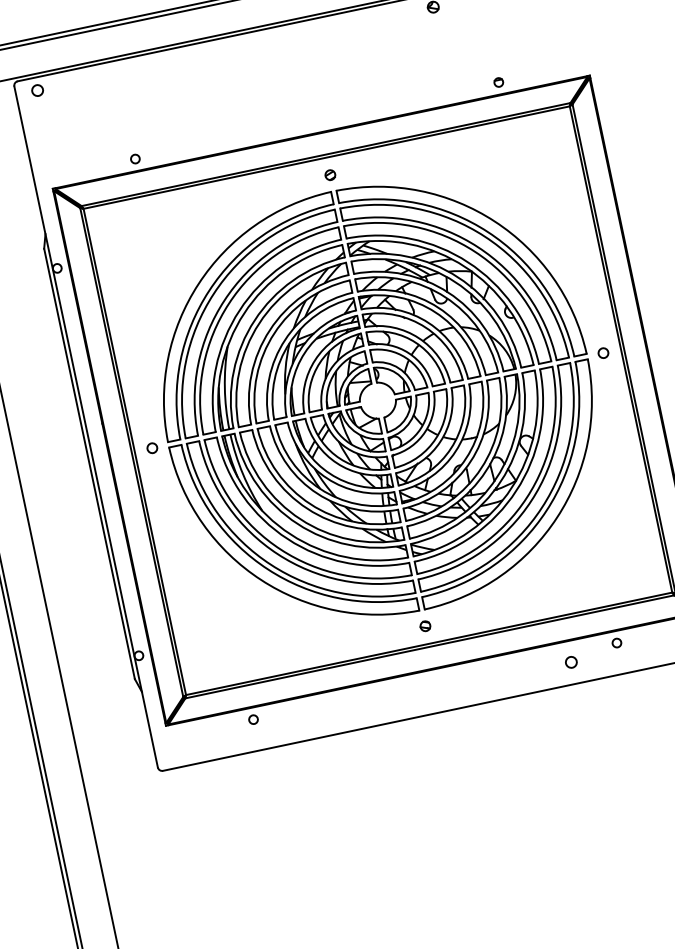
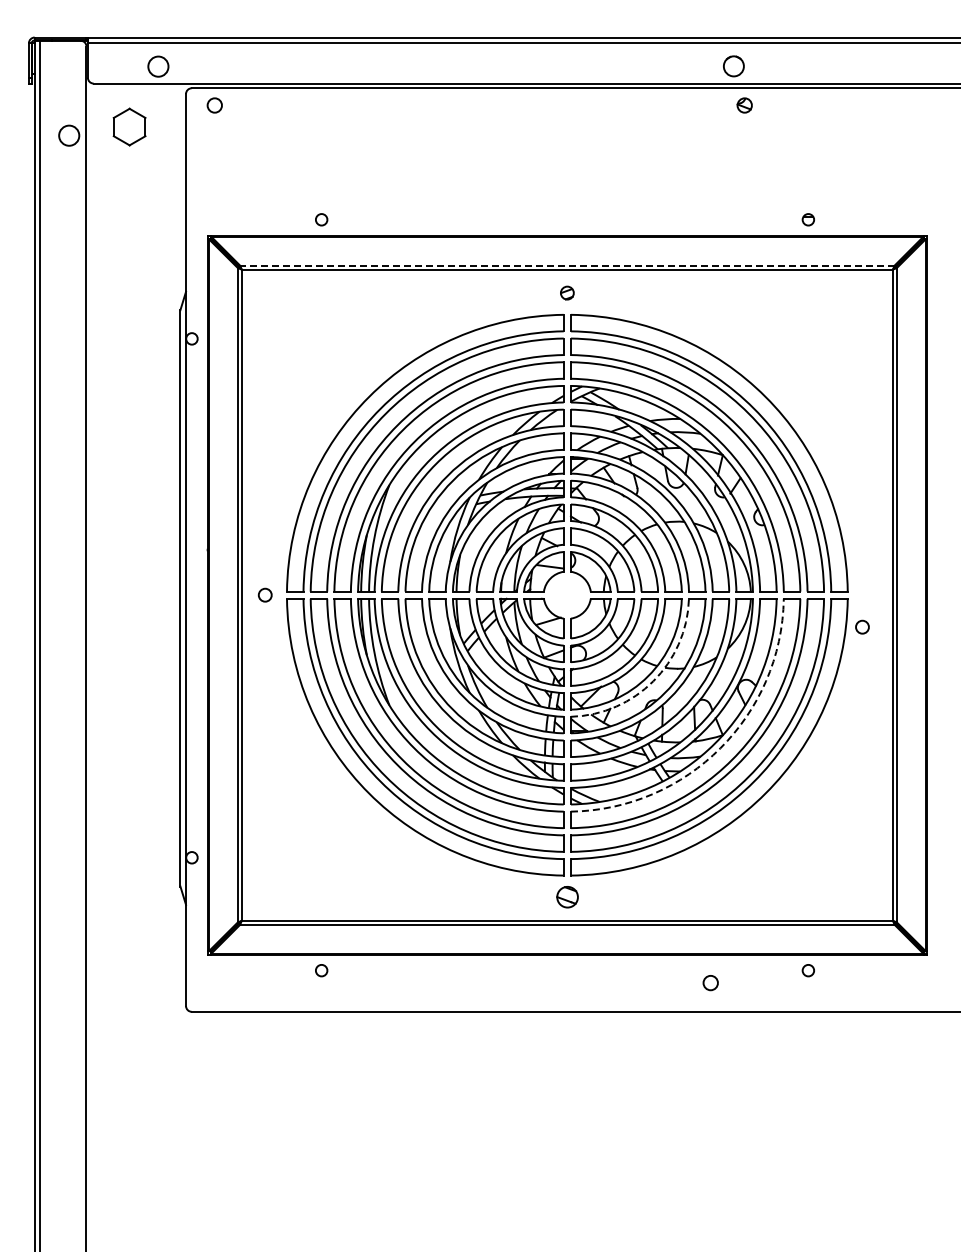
line: (325, 154) -> (566, 265), solid -> dashed
circle: (603, 352) -> (862, 626), moved
arc: (455, 451) -> (653, 681), solid -> dashed
arc: (516, 491) -> (720, 748), solid -> dashed
part: (424, 626) -> (566, 897), size x1.6
circle: (571, 662) -> (710, 983), moved

